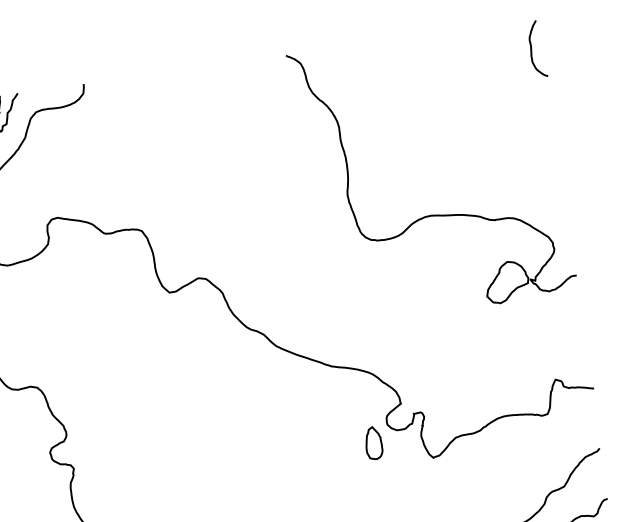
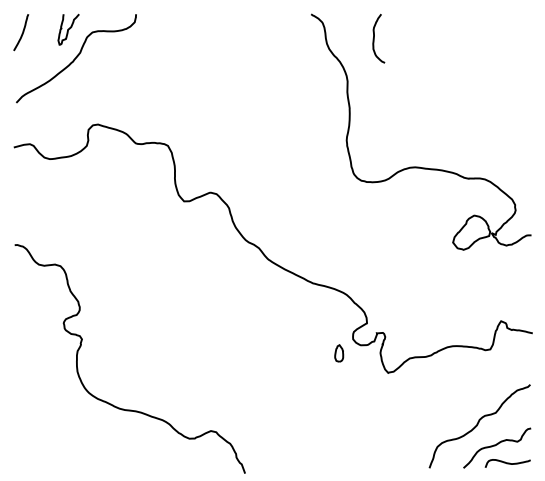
curve: (532, 49) -> (374, 38), moved
part: (372, 443) -> (338, 353), size x0.6

